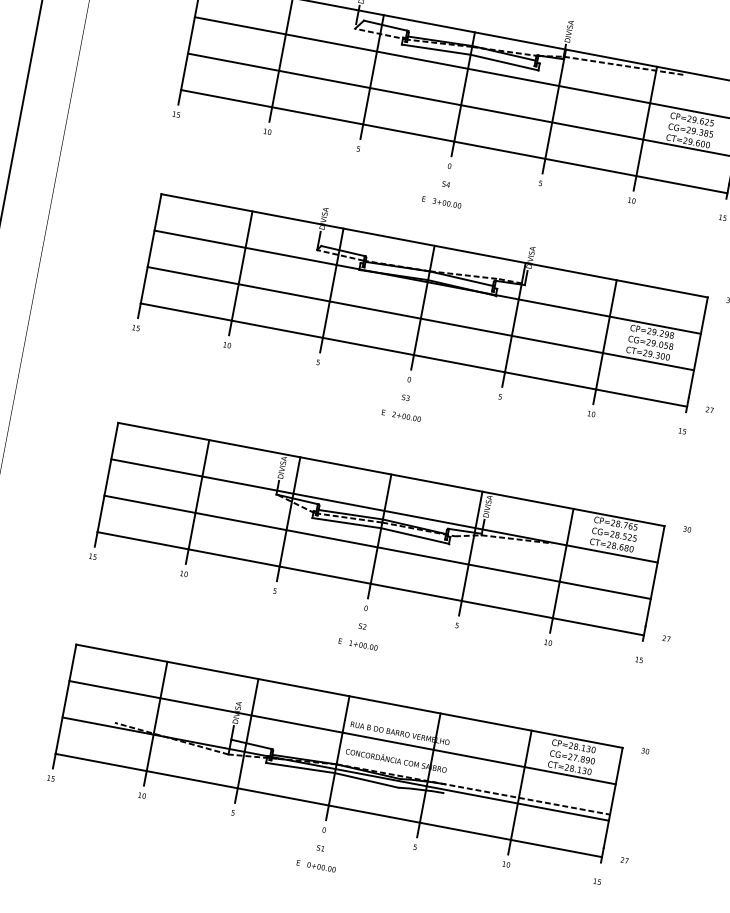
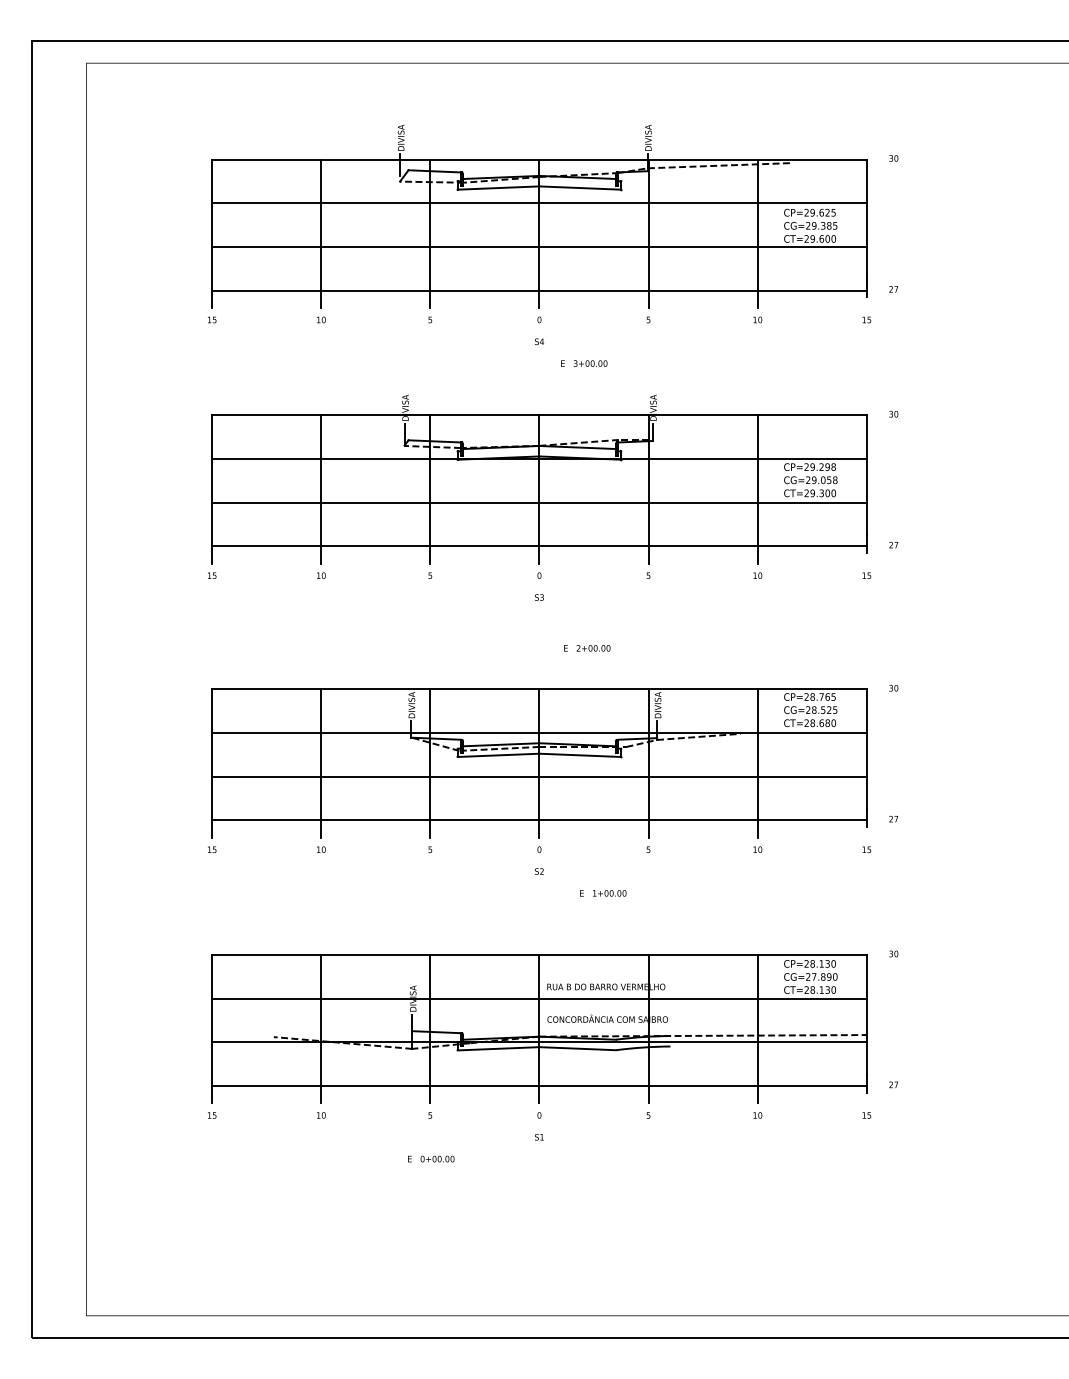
text: (441, 202) -> (584, 363), moved
text: (401, 416) -> (587, 648), moved
text: (358, 644) -> (603, 893), moved
text: (316, 865) -> (431, 1158), moved

